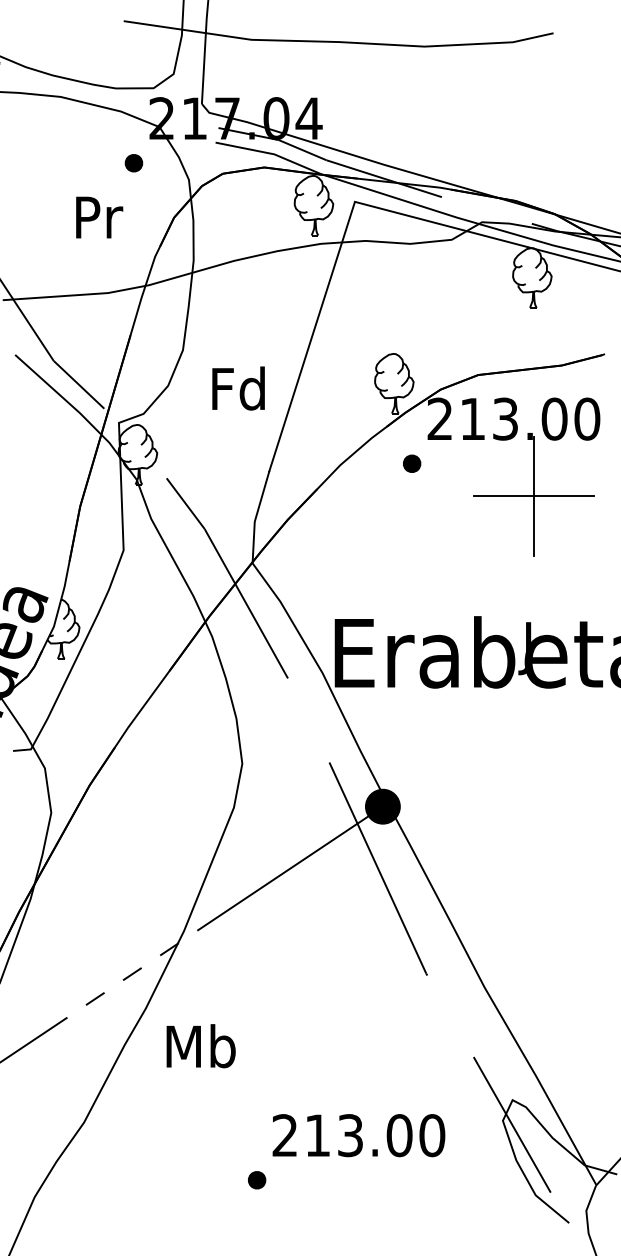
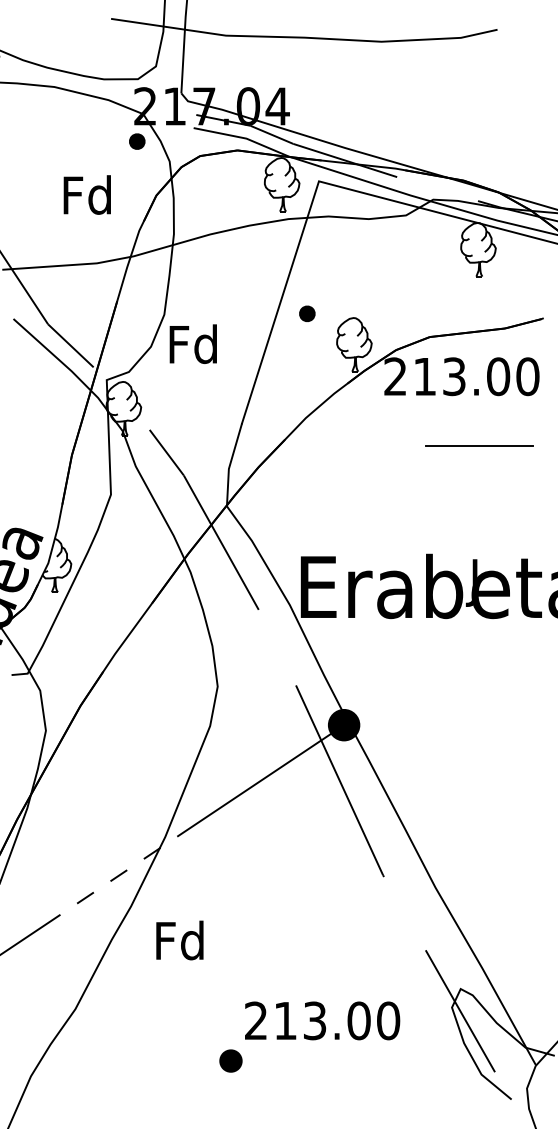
part: (134, 163) -> (137, 141), moved
text: (96, 216) -> (86, 194), Pr -> Fd
text: (237, 387) -> (192, 343), moved
part: (412, 463) -> (307, 313), moved
line: (533, 495) -> (479, 445), removed
text: (200, 1046) -> (180, 940), Mb -> Fd
part: (256, 1179) -> (230, 1060), size x1.4

